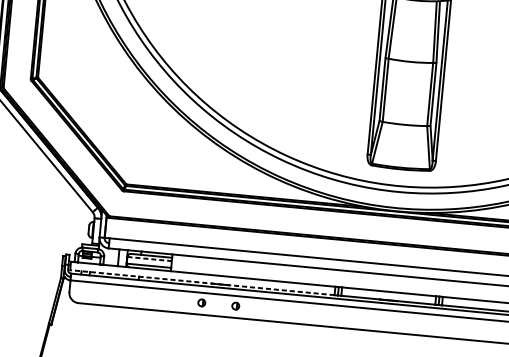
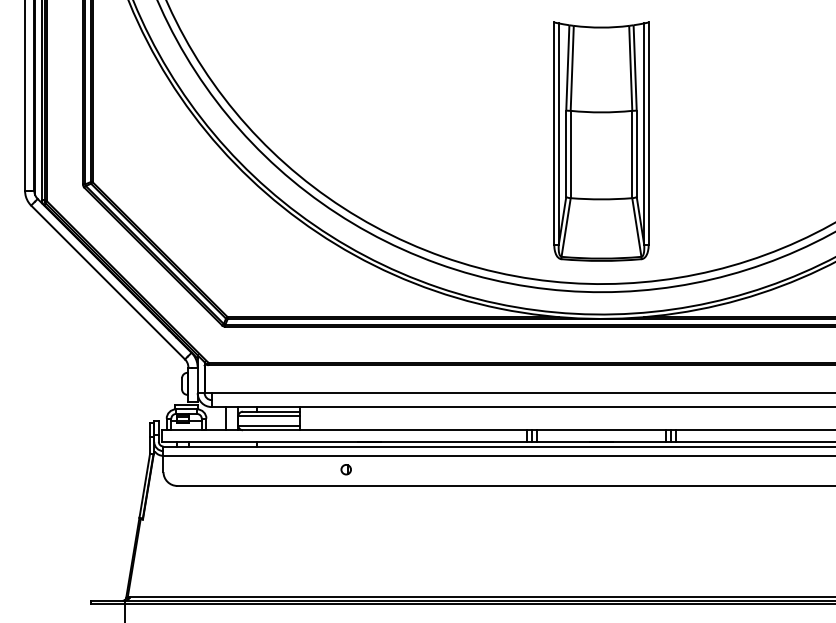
line: (149, 259) -> (269, 416), dashed -> solid
line: (202, 282) -> (344, 441), dashed -> solid
part: (235, 305) -> (392, 469), removed

